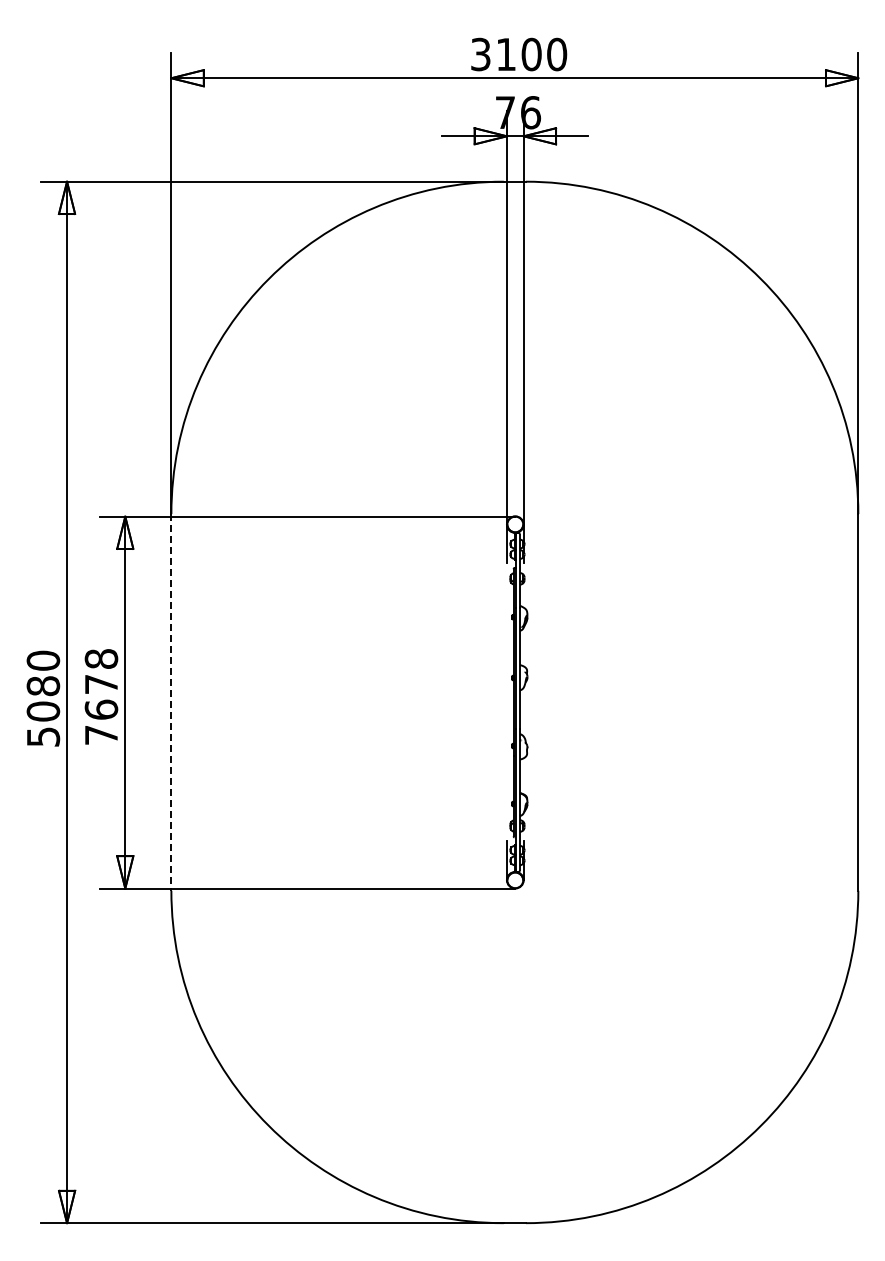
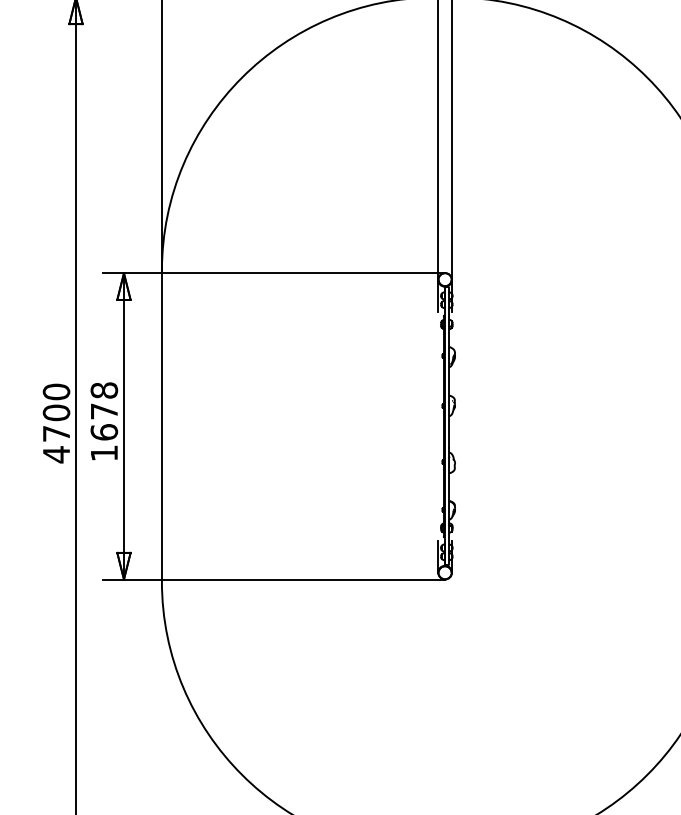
line: (171, 702) -> (162, 426), dashed -> solid
text: (43, 711) -> (56, 433), 5080 -> 4700
text: (101, 735) -> (104, 453), 7678 -> 1678

